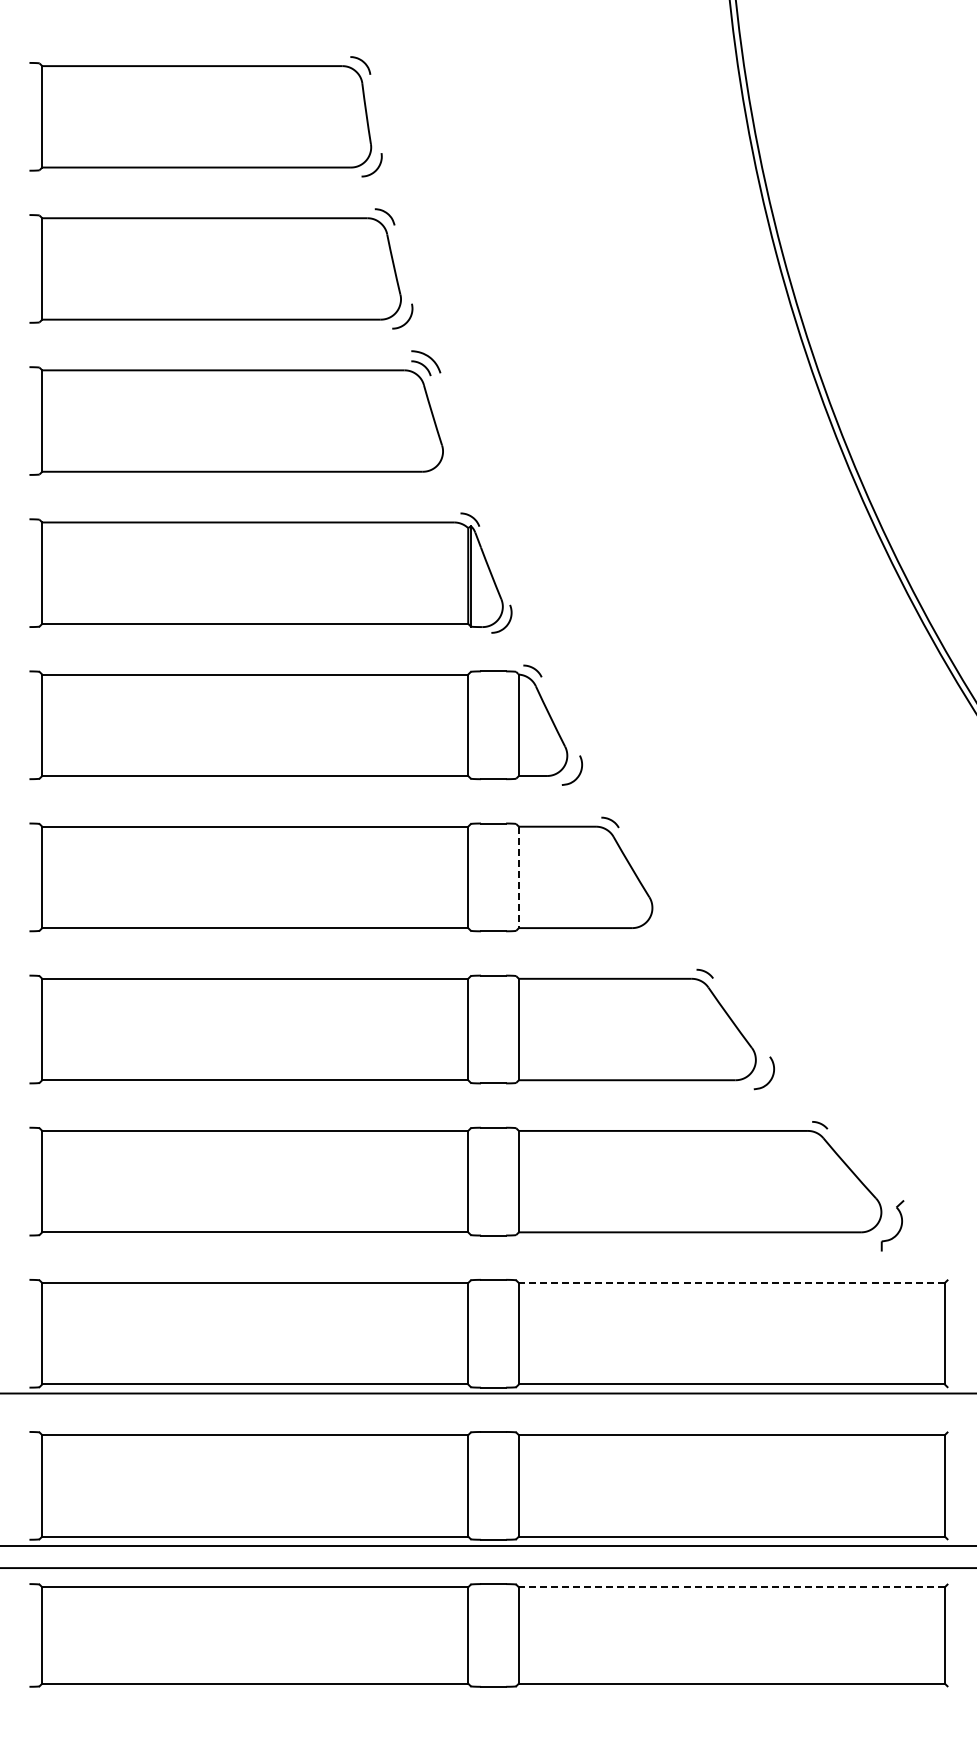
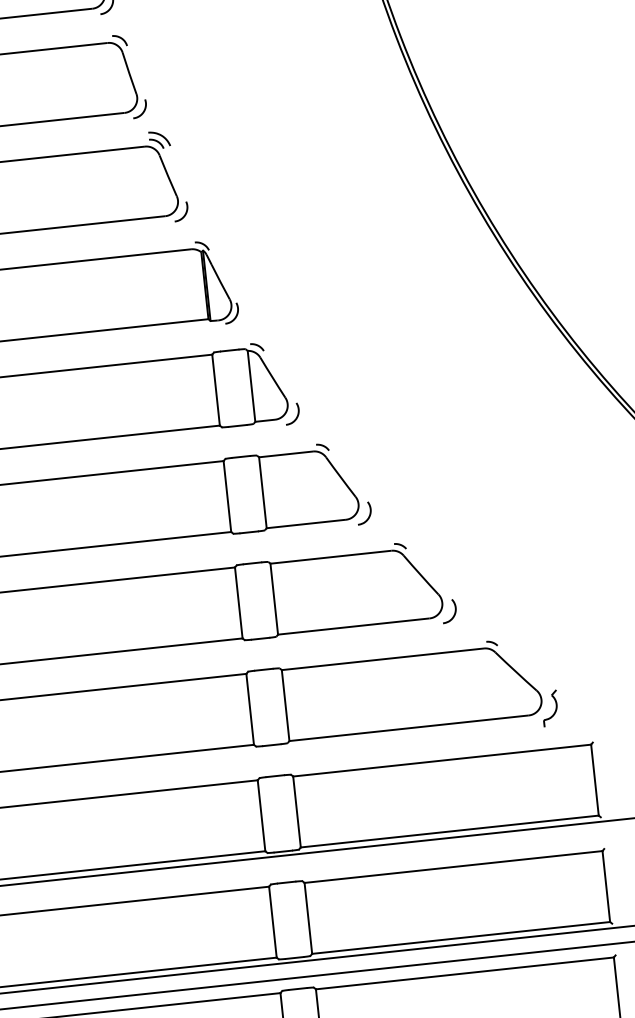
curve: (451, 470) -> (185, 213), added
line: (518, 877) -> (262, 492), dashed -> solid
curve: (665, 925) -> (369, 515), added
line: (731, 1283) -> (441, 760), dashed -> solid
line: (731, 1587) -> (464, 973), dashed -> solid

